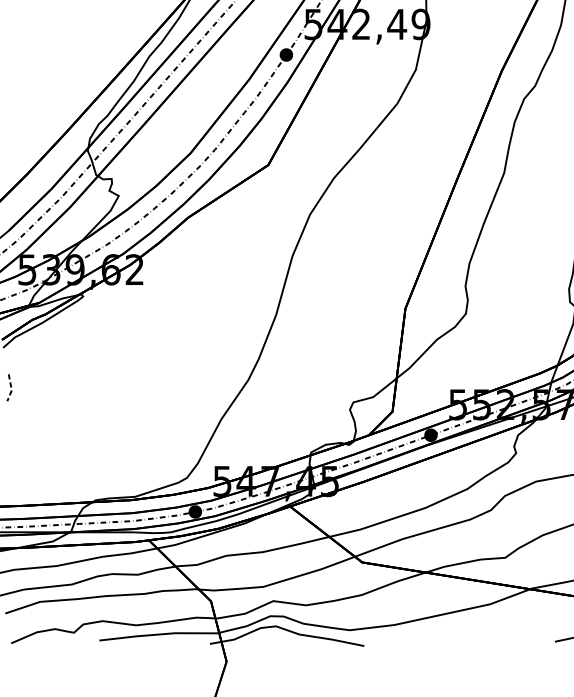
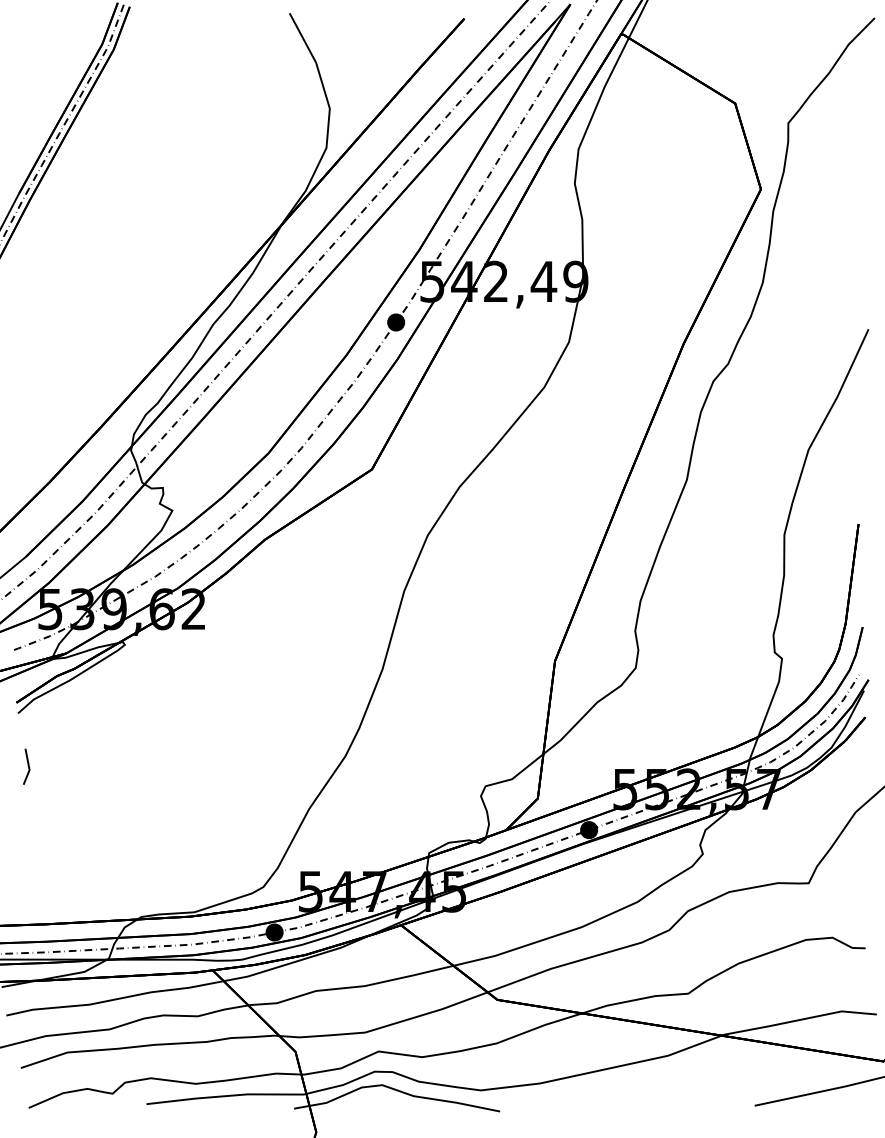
line: (11, 389) -> (29, 768), dashed -> solid

